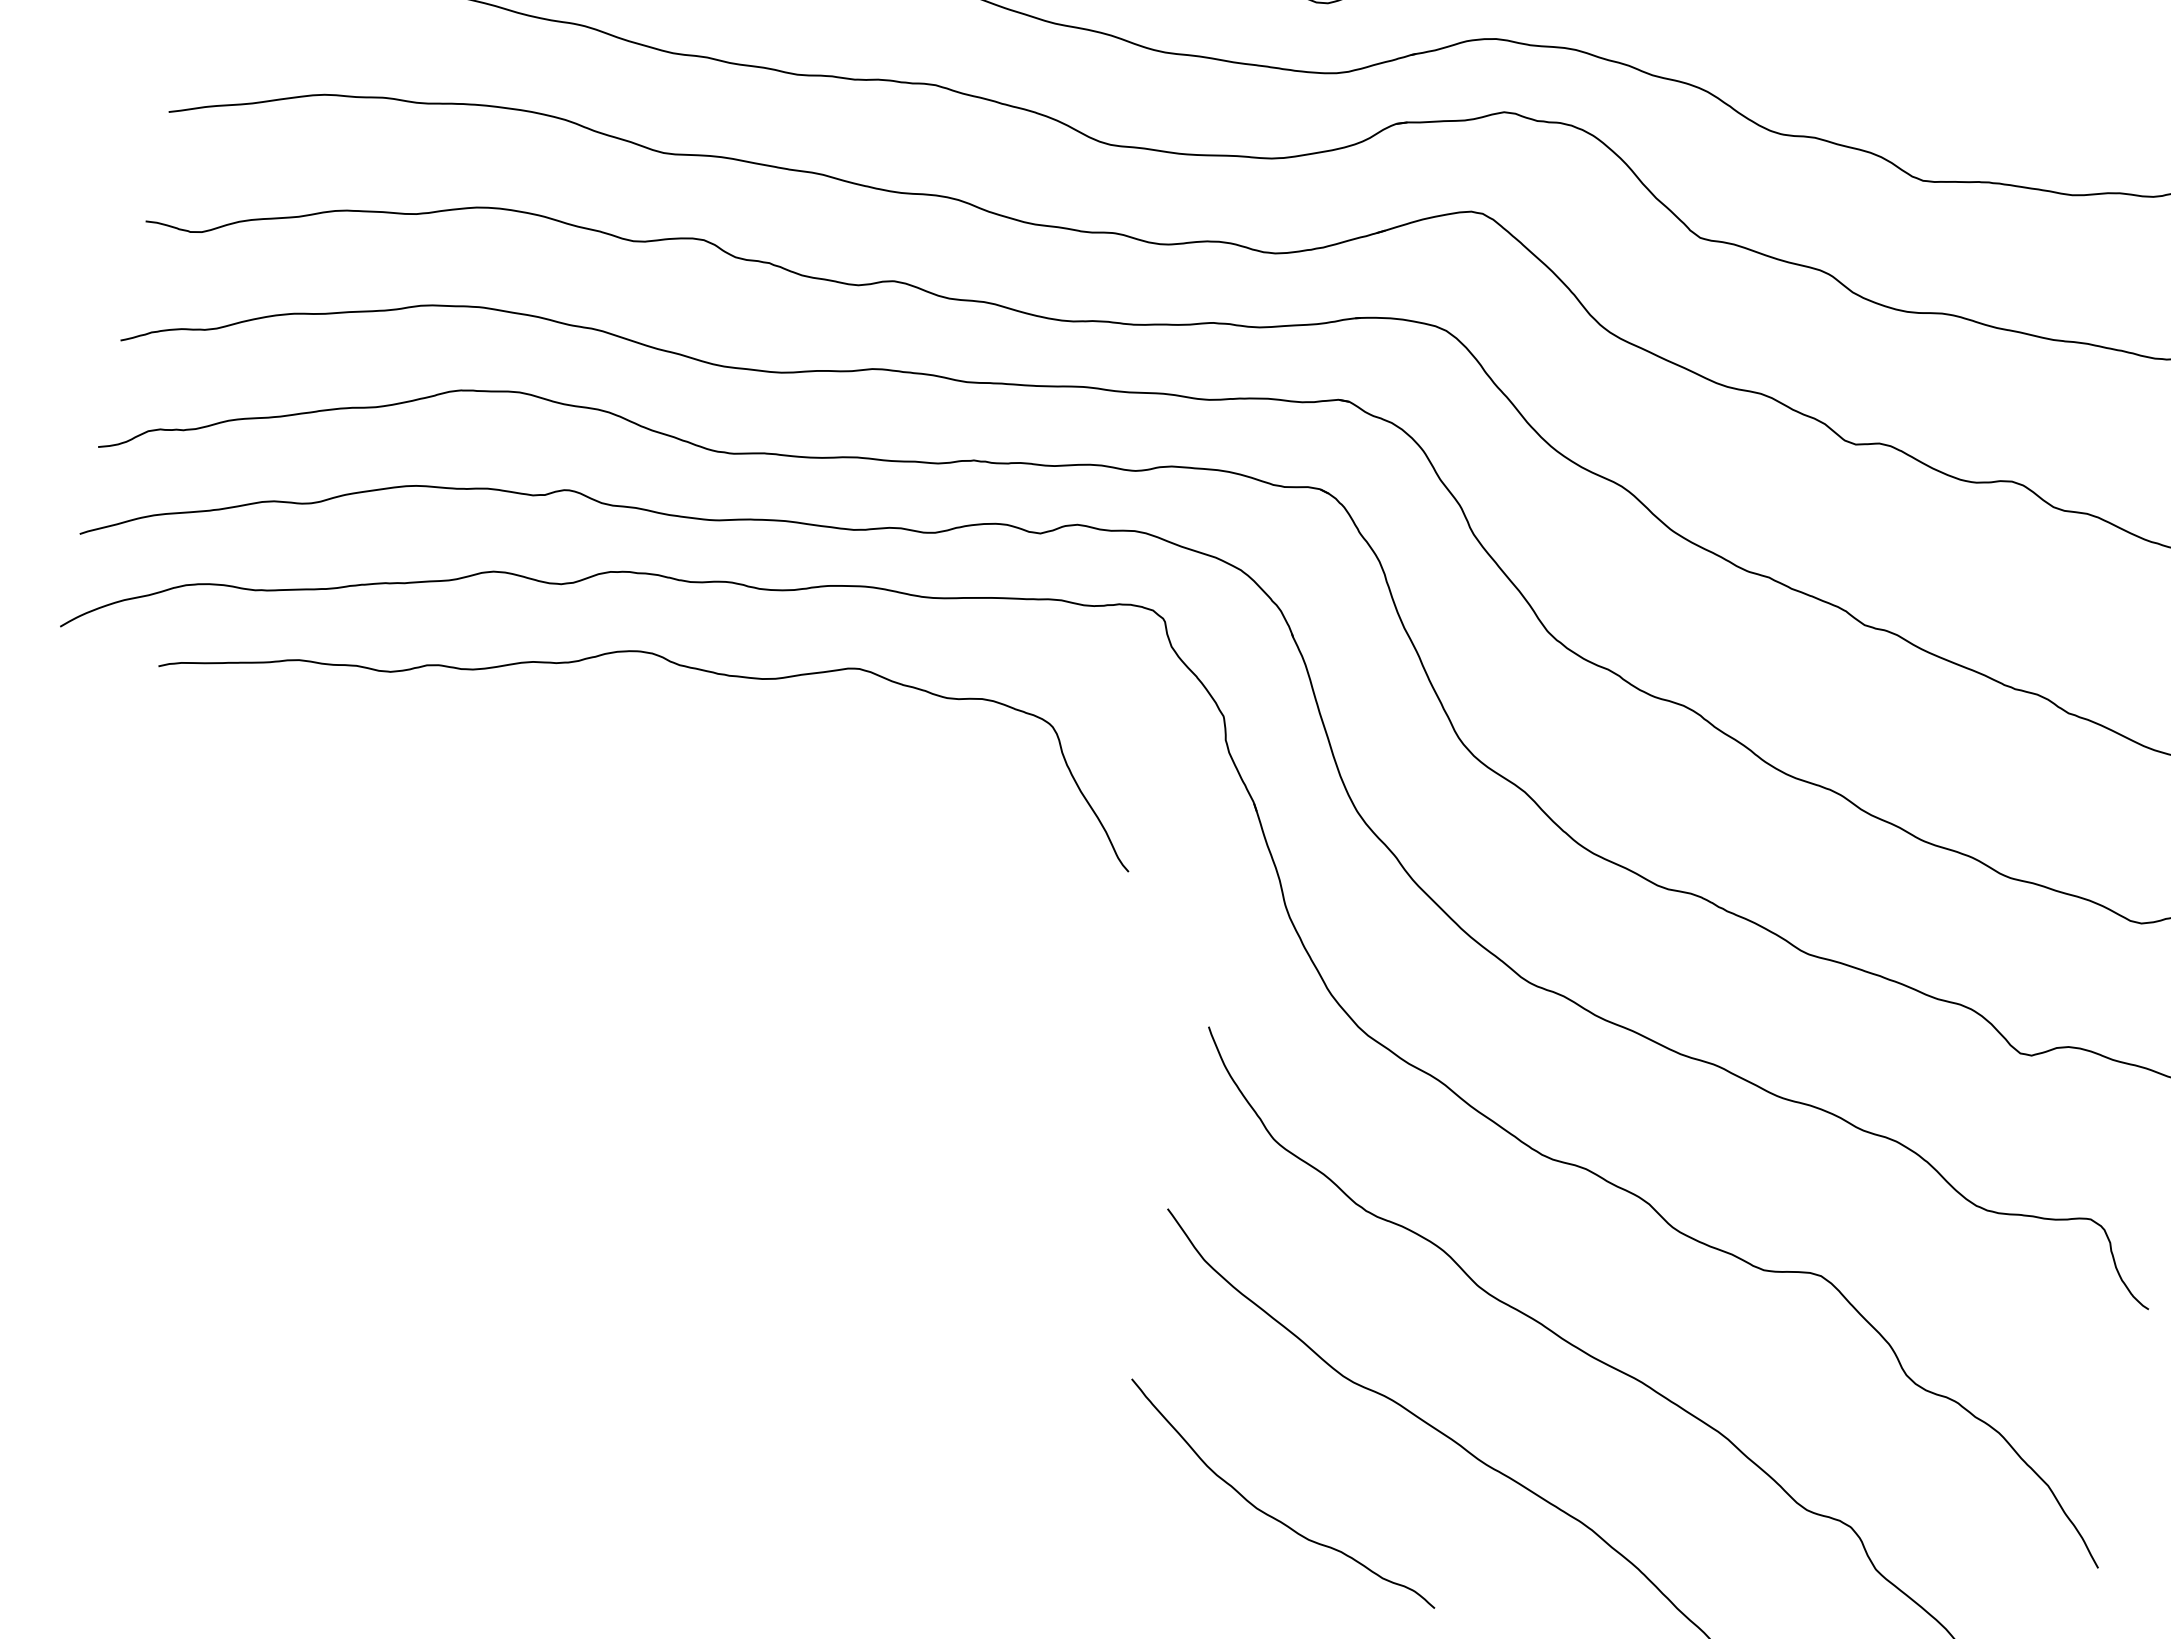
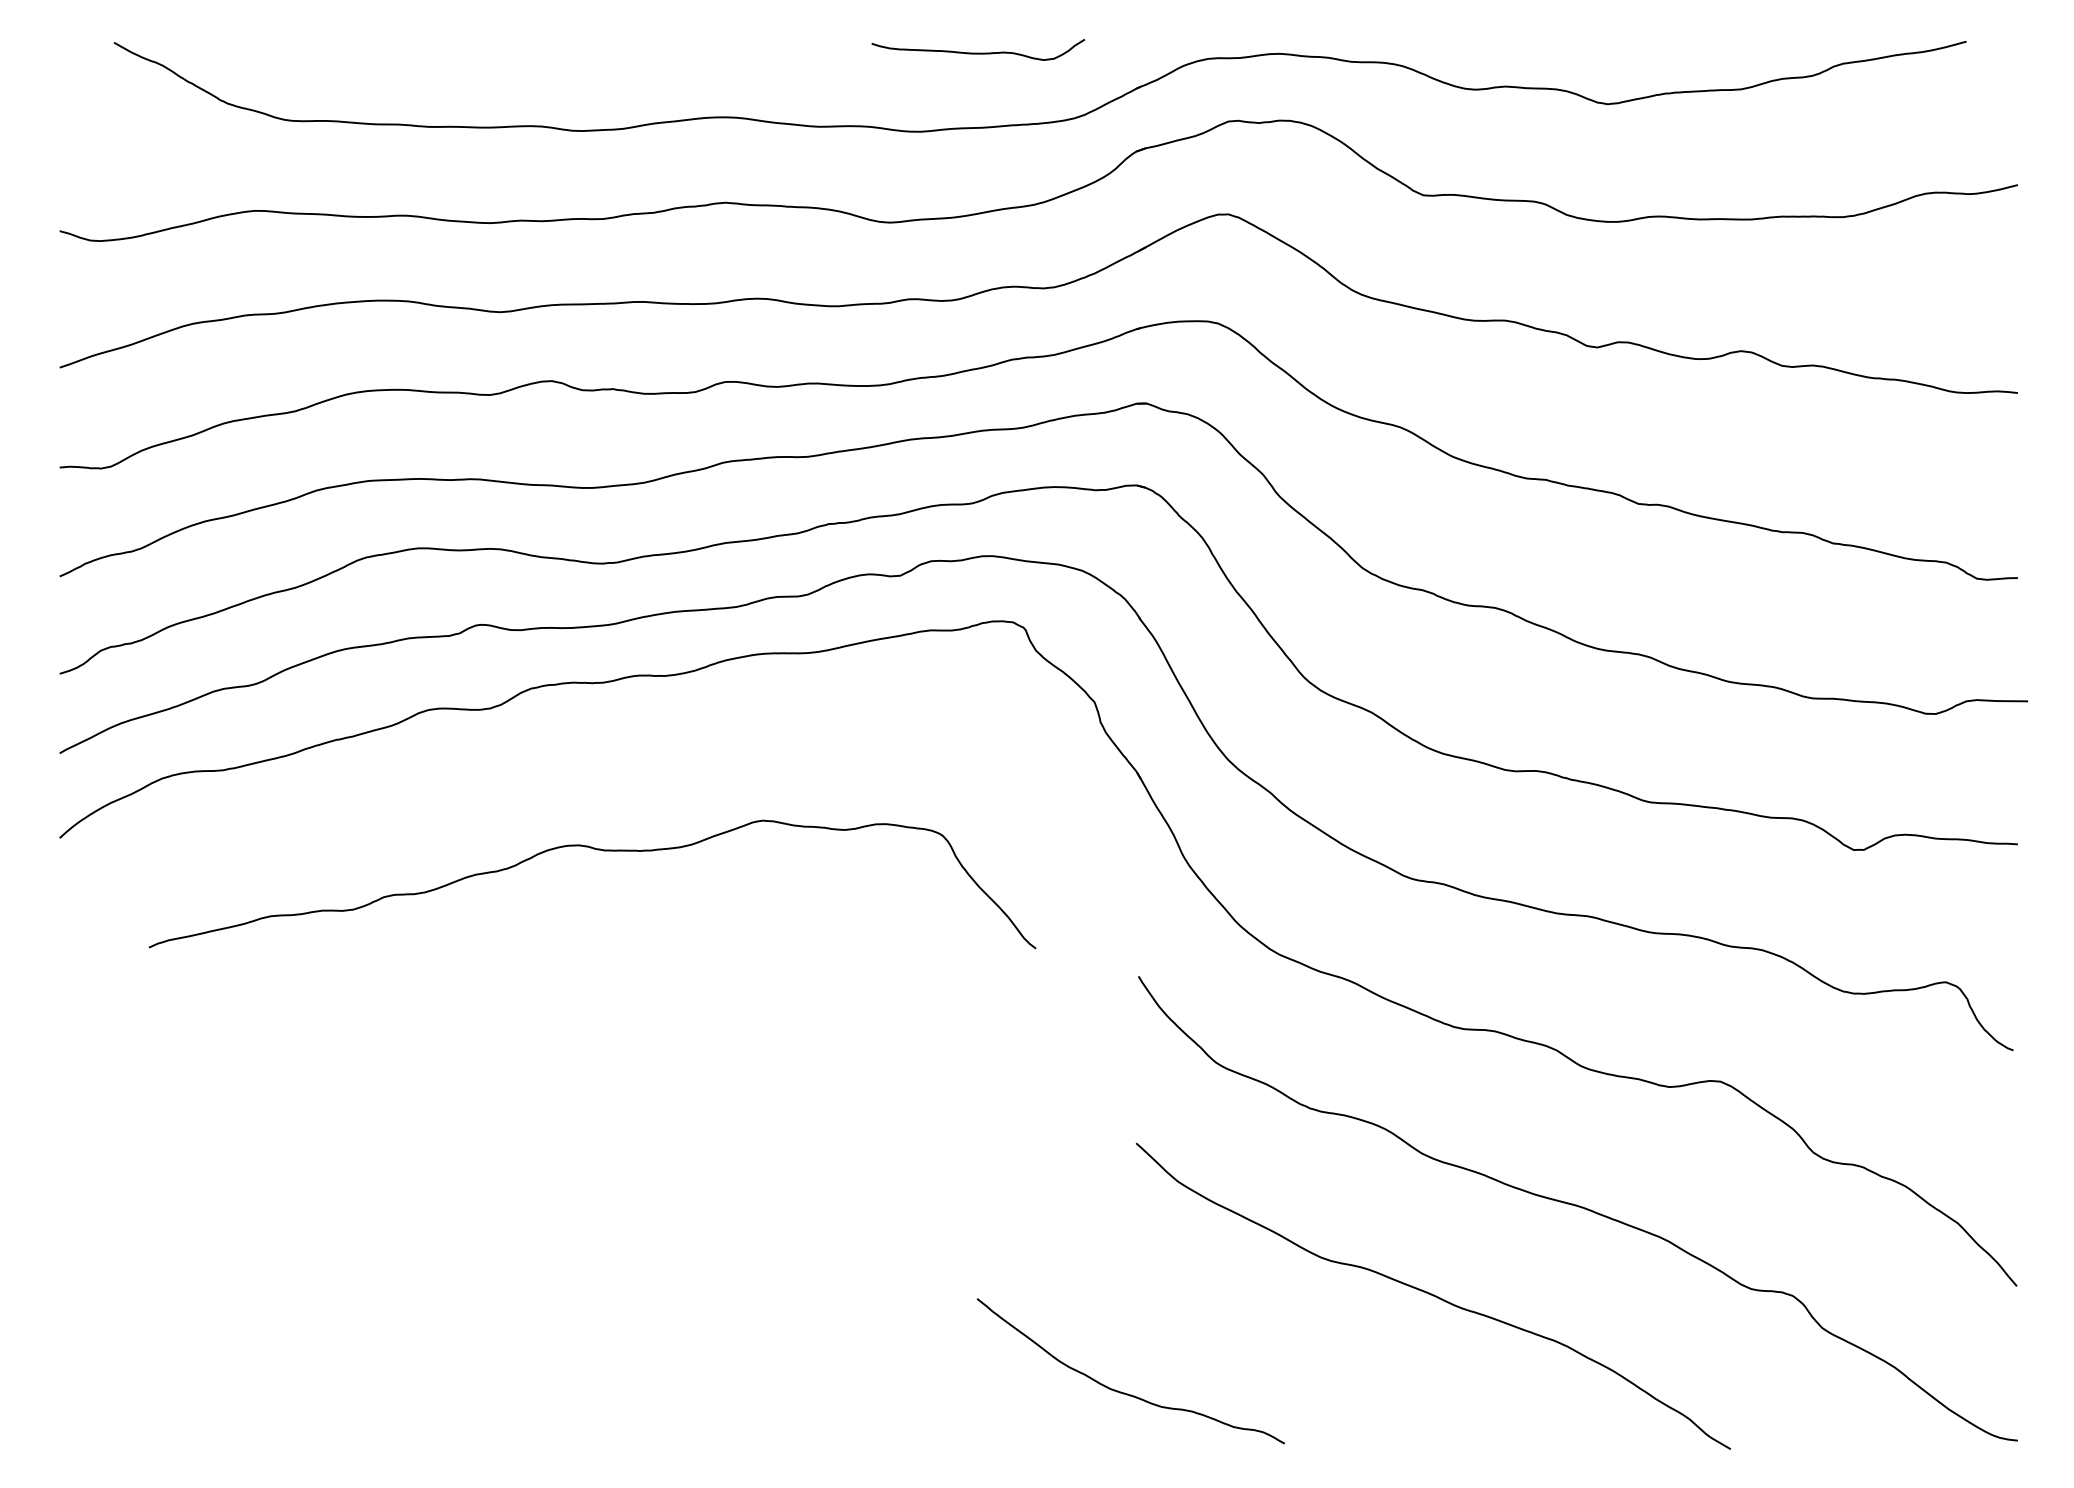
curve: (671, 663) -> (597, 850), moved
curve: (1271, 1515) -> (1124, 1392), moved

